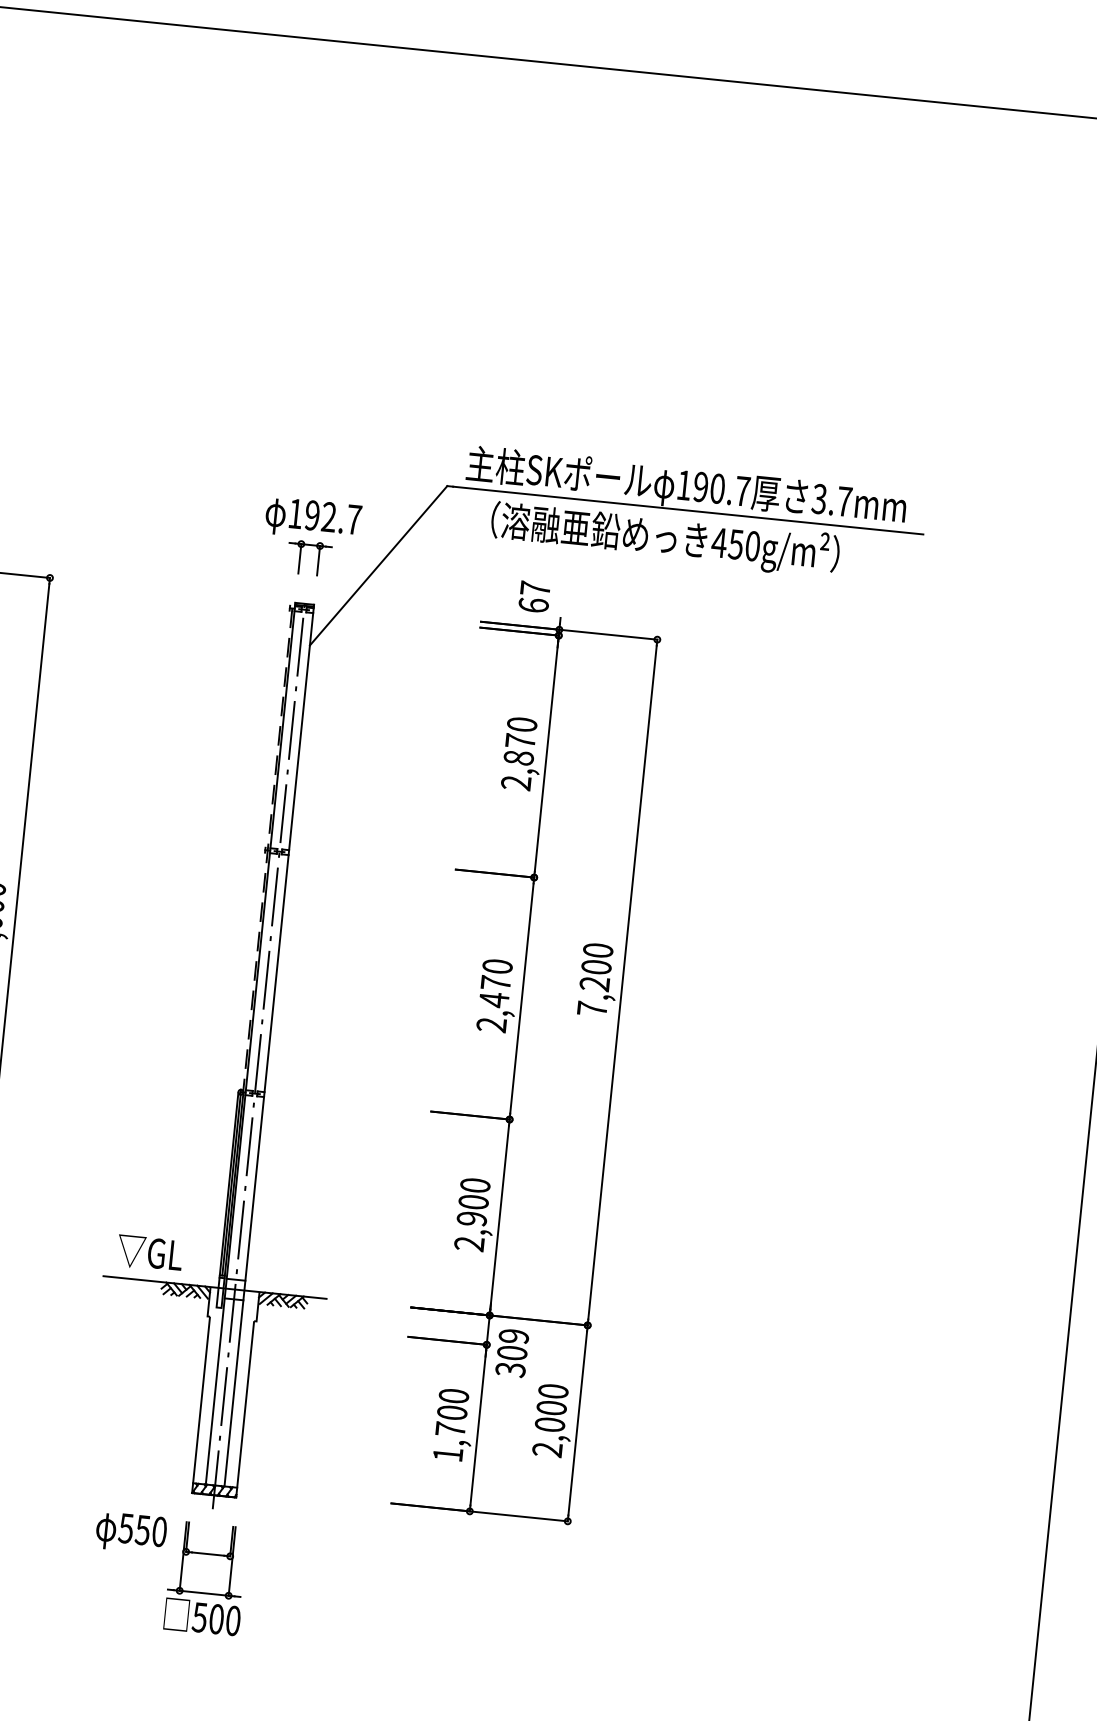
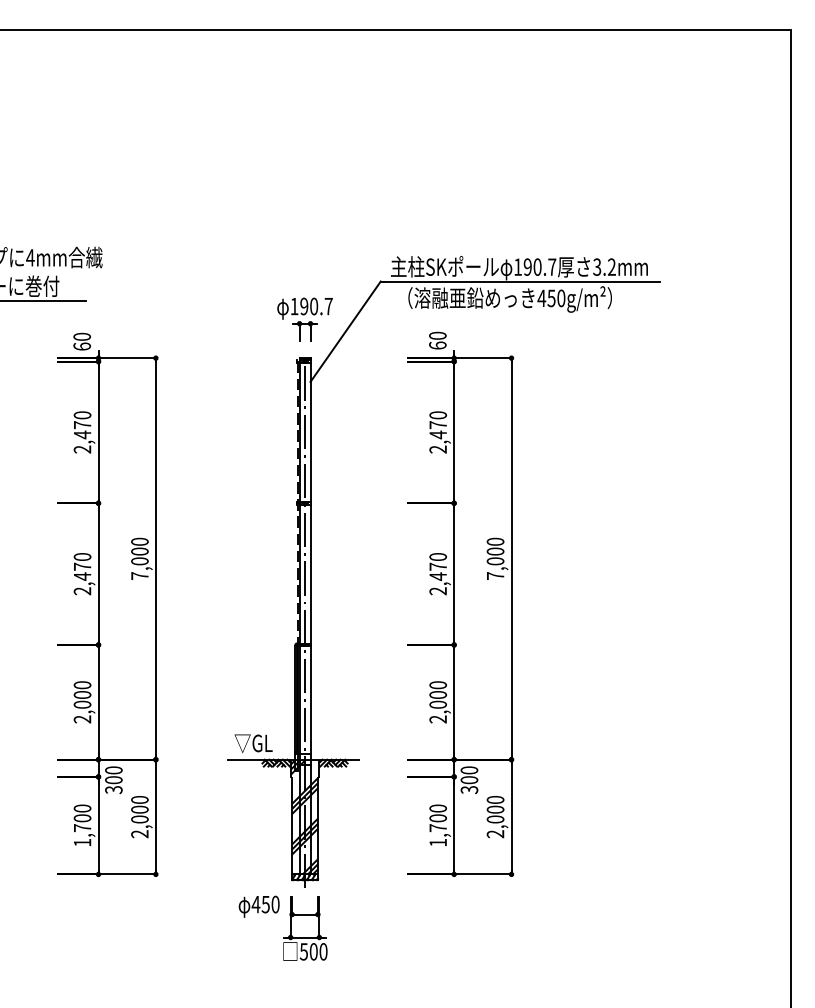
text: (843, 500) -> (611, 266), 3.7mm -> 3.2mm
text: (329, 517) -> (314, 306), 192.7 -> 190.7
text: (534, 588) -> (437, 335), 67 -> 60
text: (519, 757) -> (438, 434), 2,870 -> 2,470
text: (594, 984) -> (495, 561), 7,200 -> 7,000
text: (470, 1218) -> (437, 704), 2,900 -> 2,000
text: (514, 1336) -> (469, 770), 309 -> 300
hatch: (224, 1386) -> (304, 816), added
text: (125, 1528) -> (255, 904), 550 -> 450

